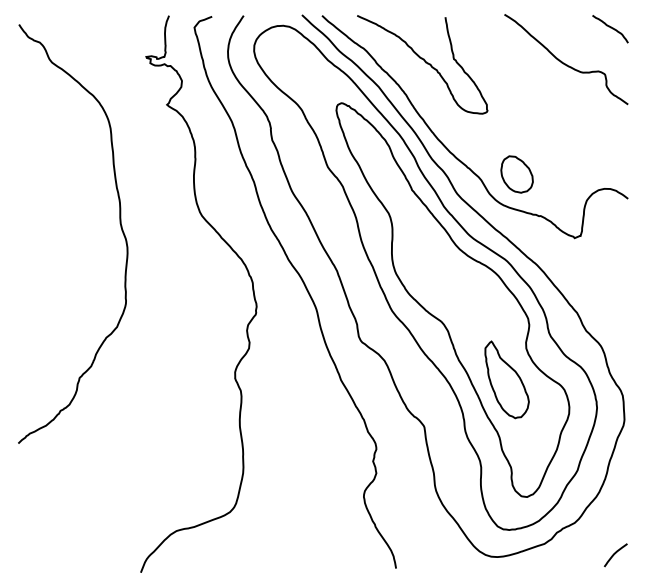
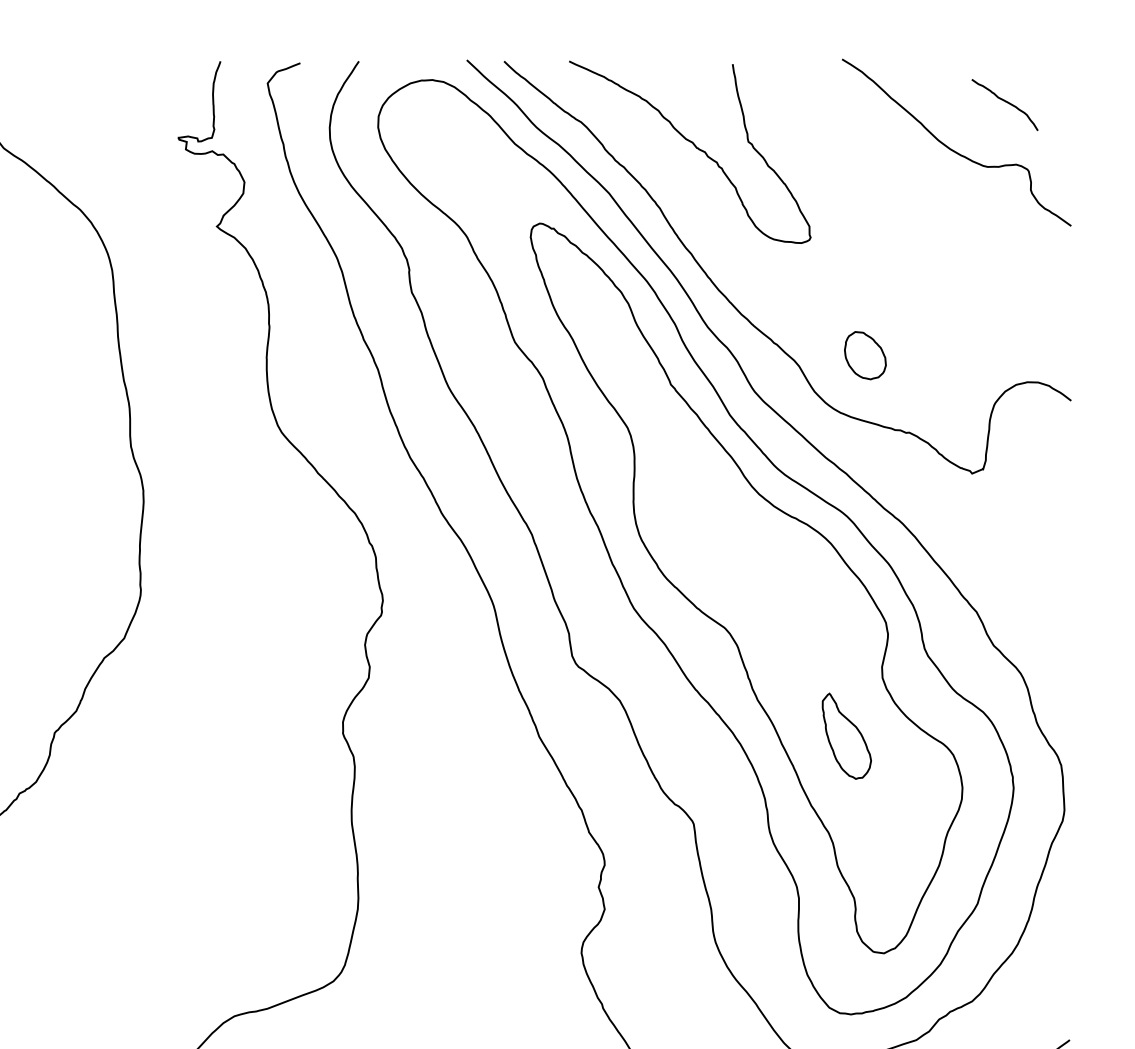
curve: (610, 28) -> (1005, 103), moved
part: (516, 174) -> (864, 355), size x0.7
part: (506, 379) -> (845, 735), size x0.6

